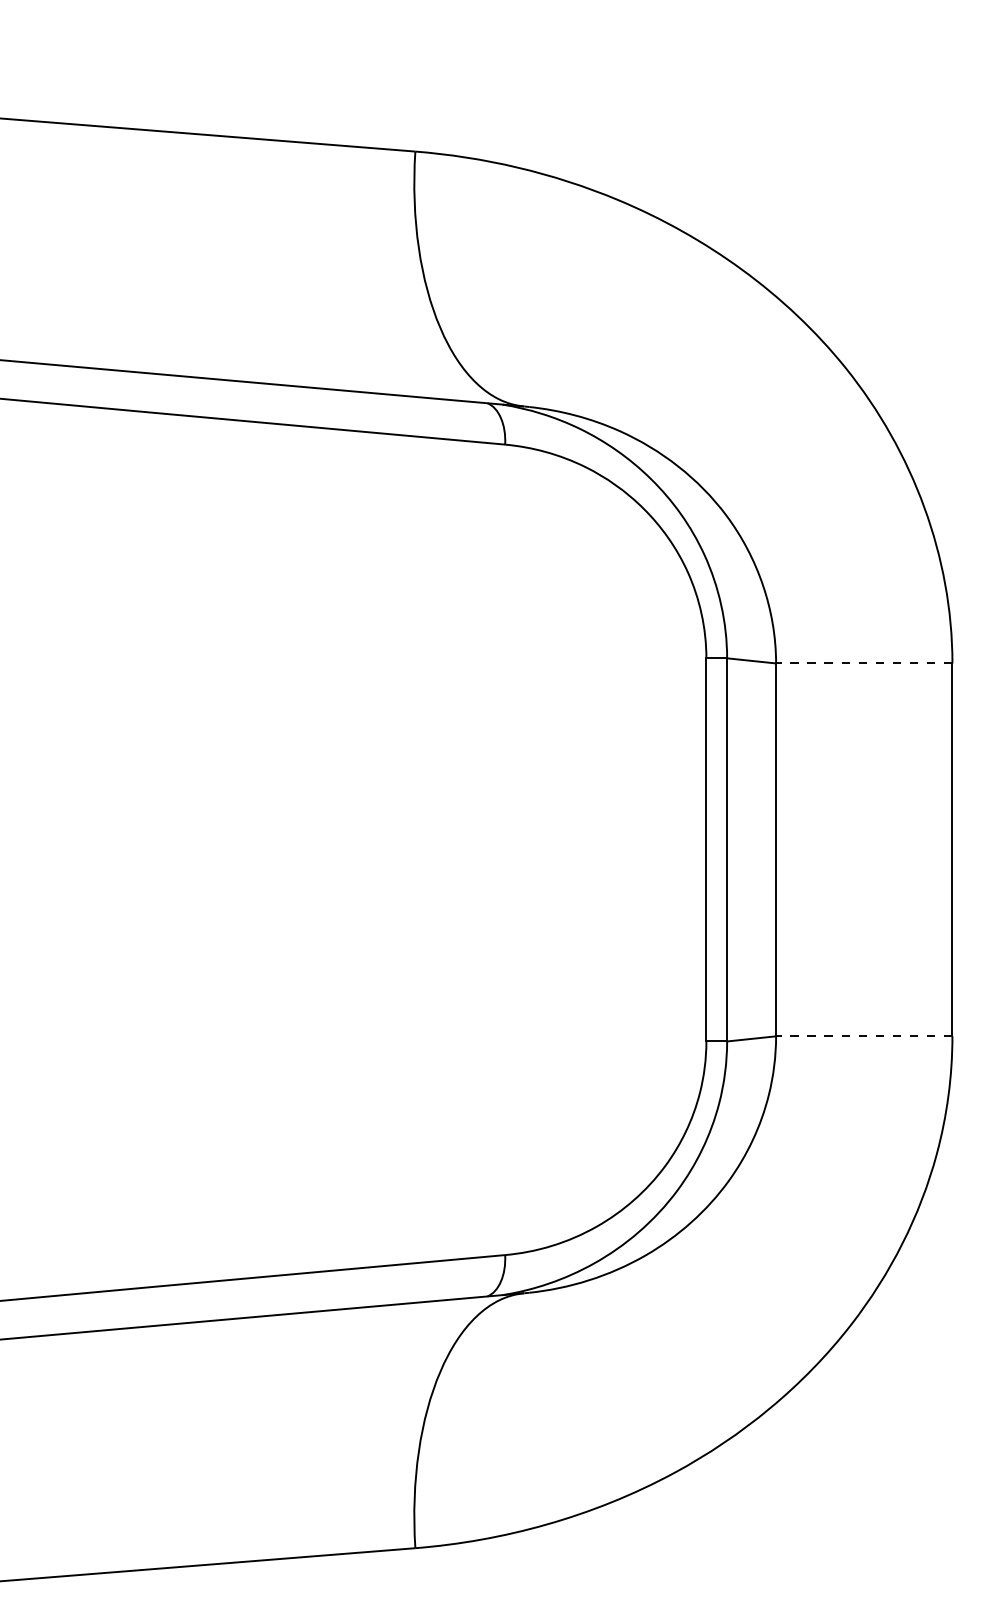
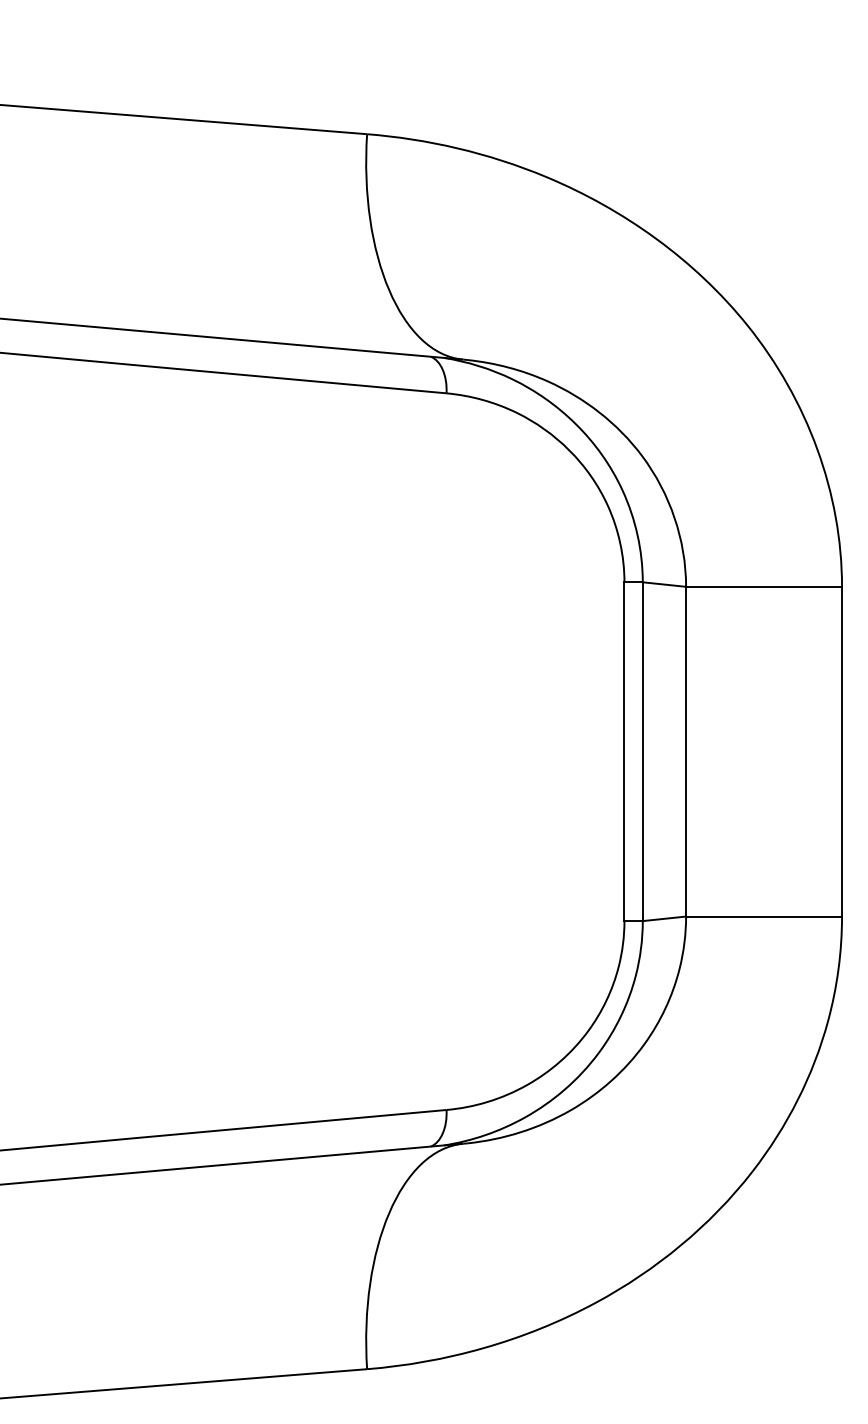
line: (864, 663) -> (764, 586), dashed -> solid
line: (864, 1036) -> (764, 916), dashed -> solid

